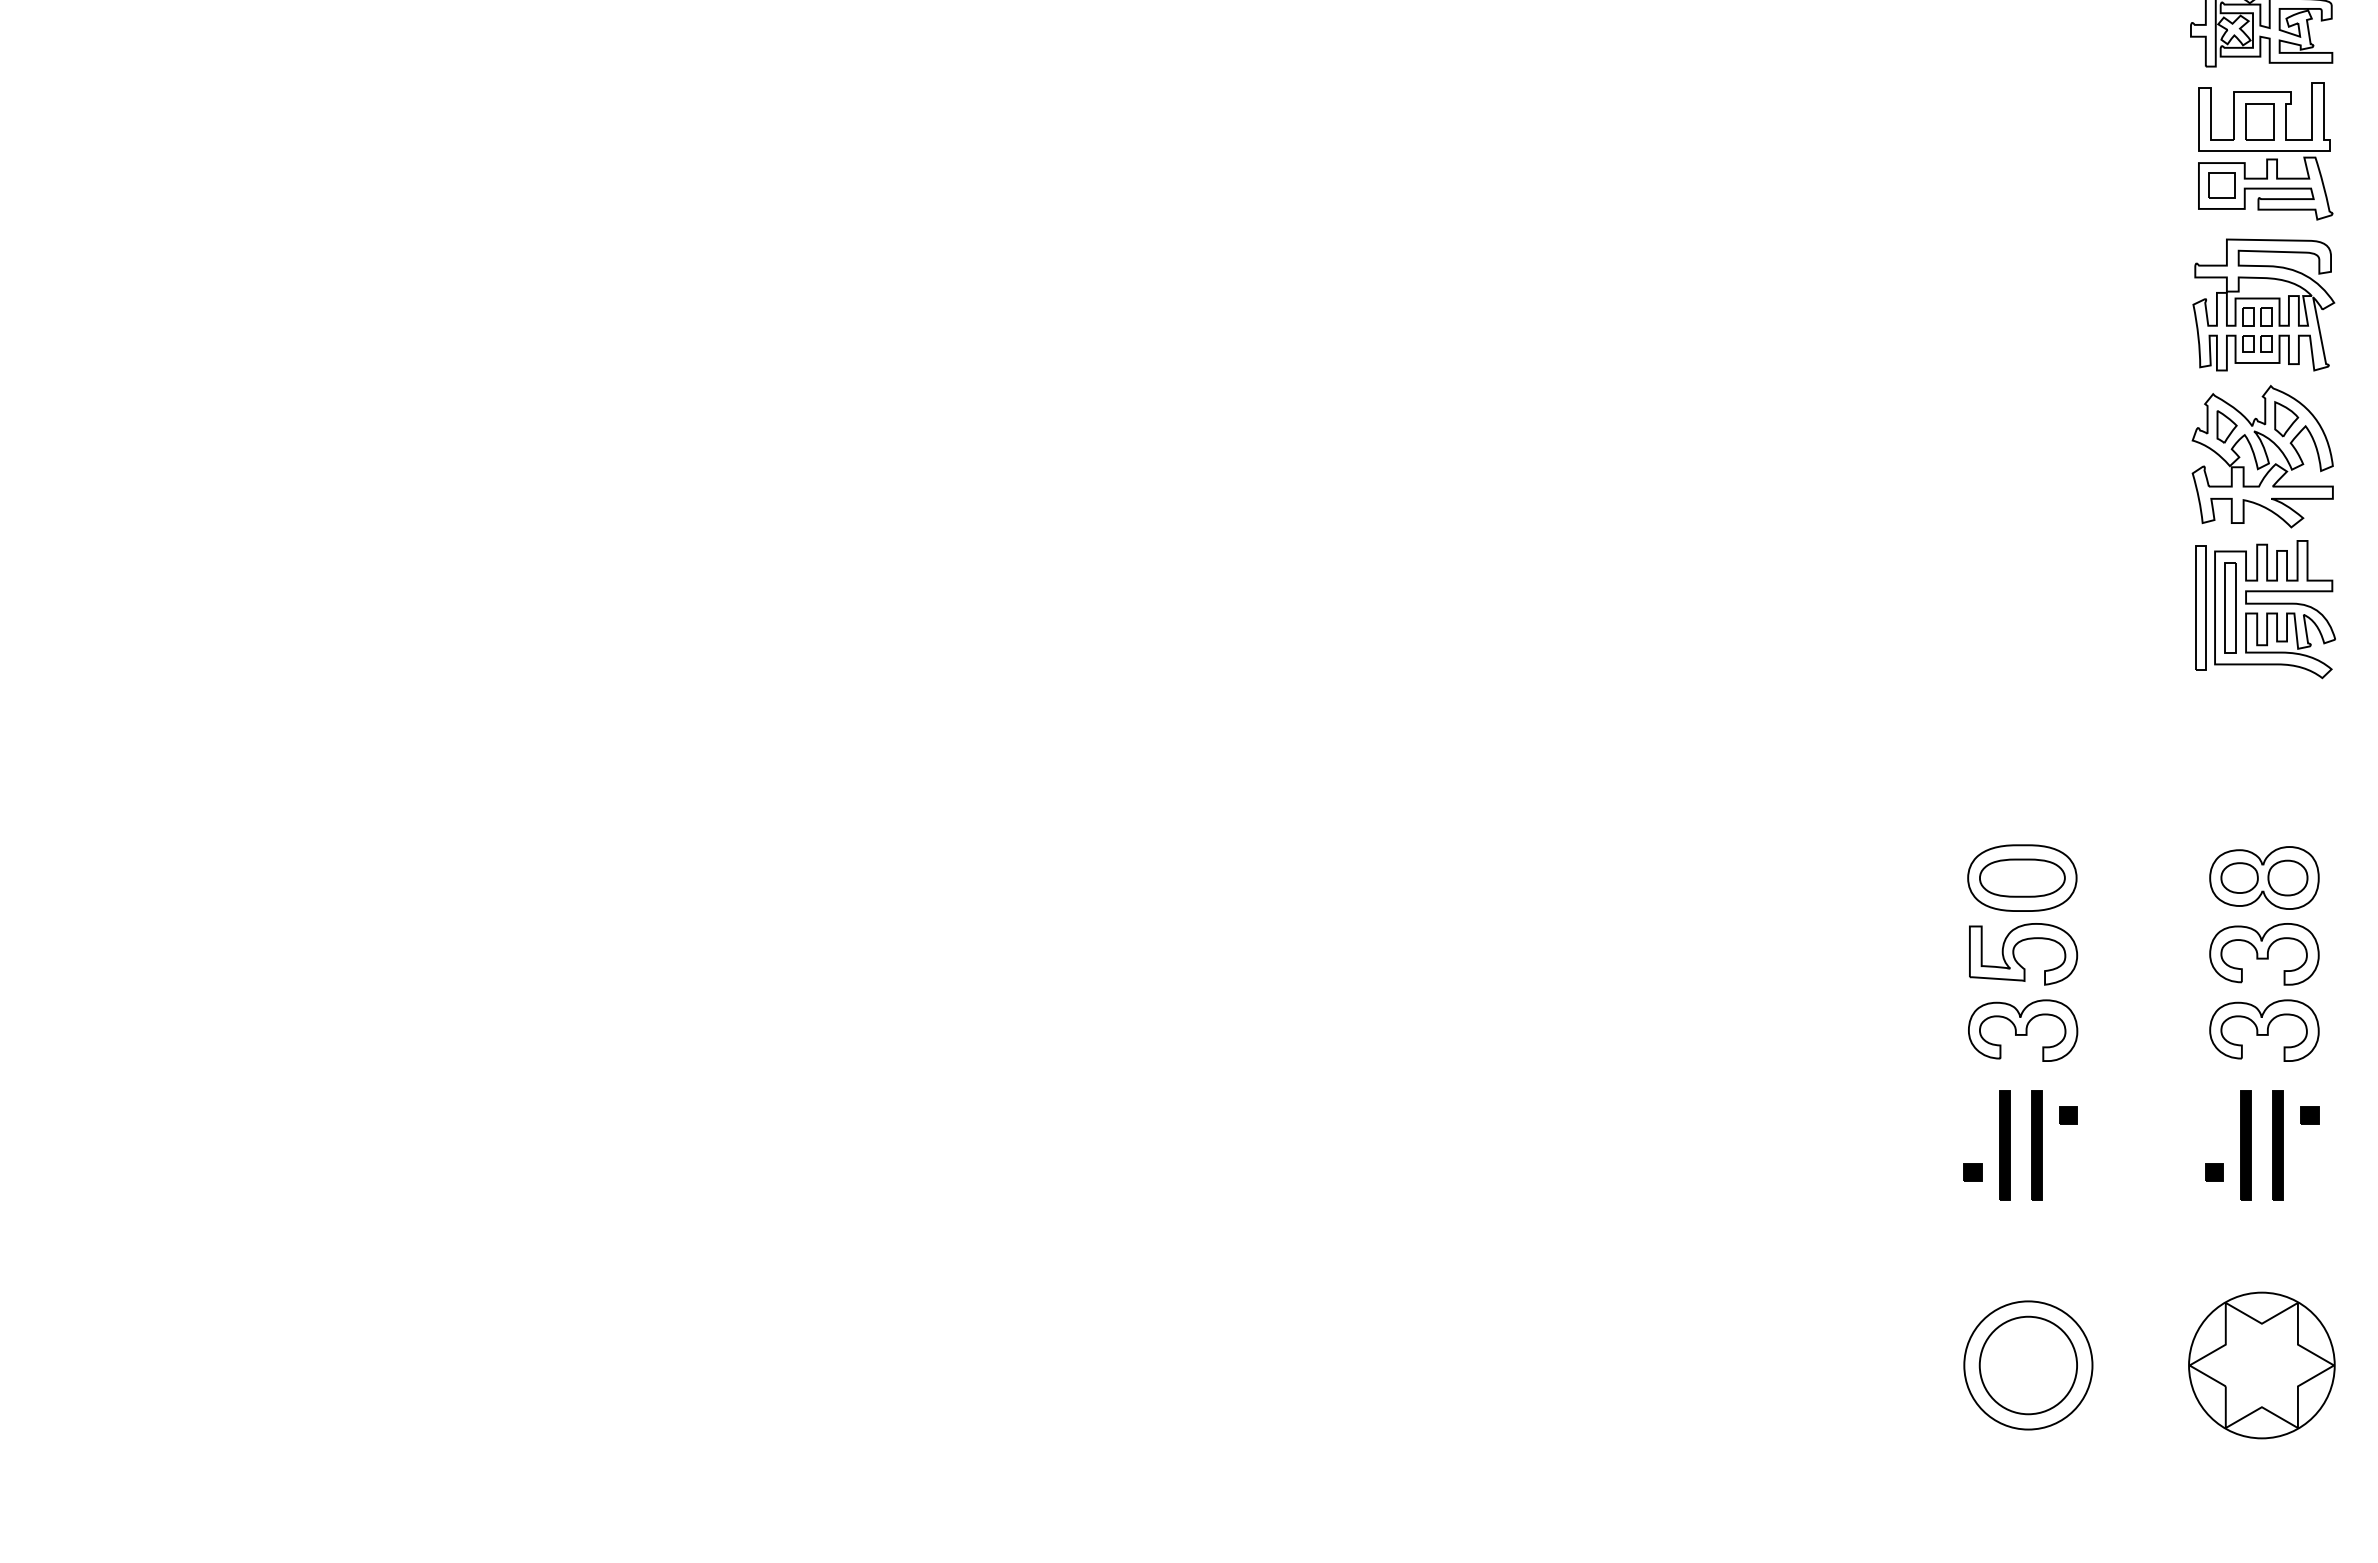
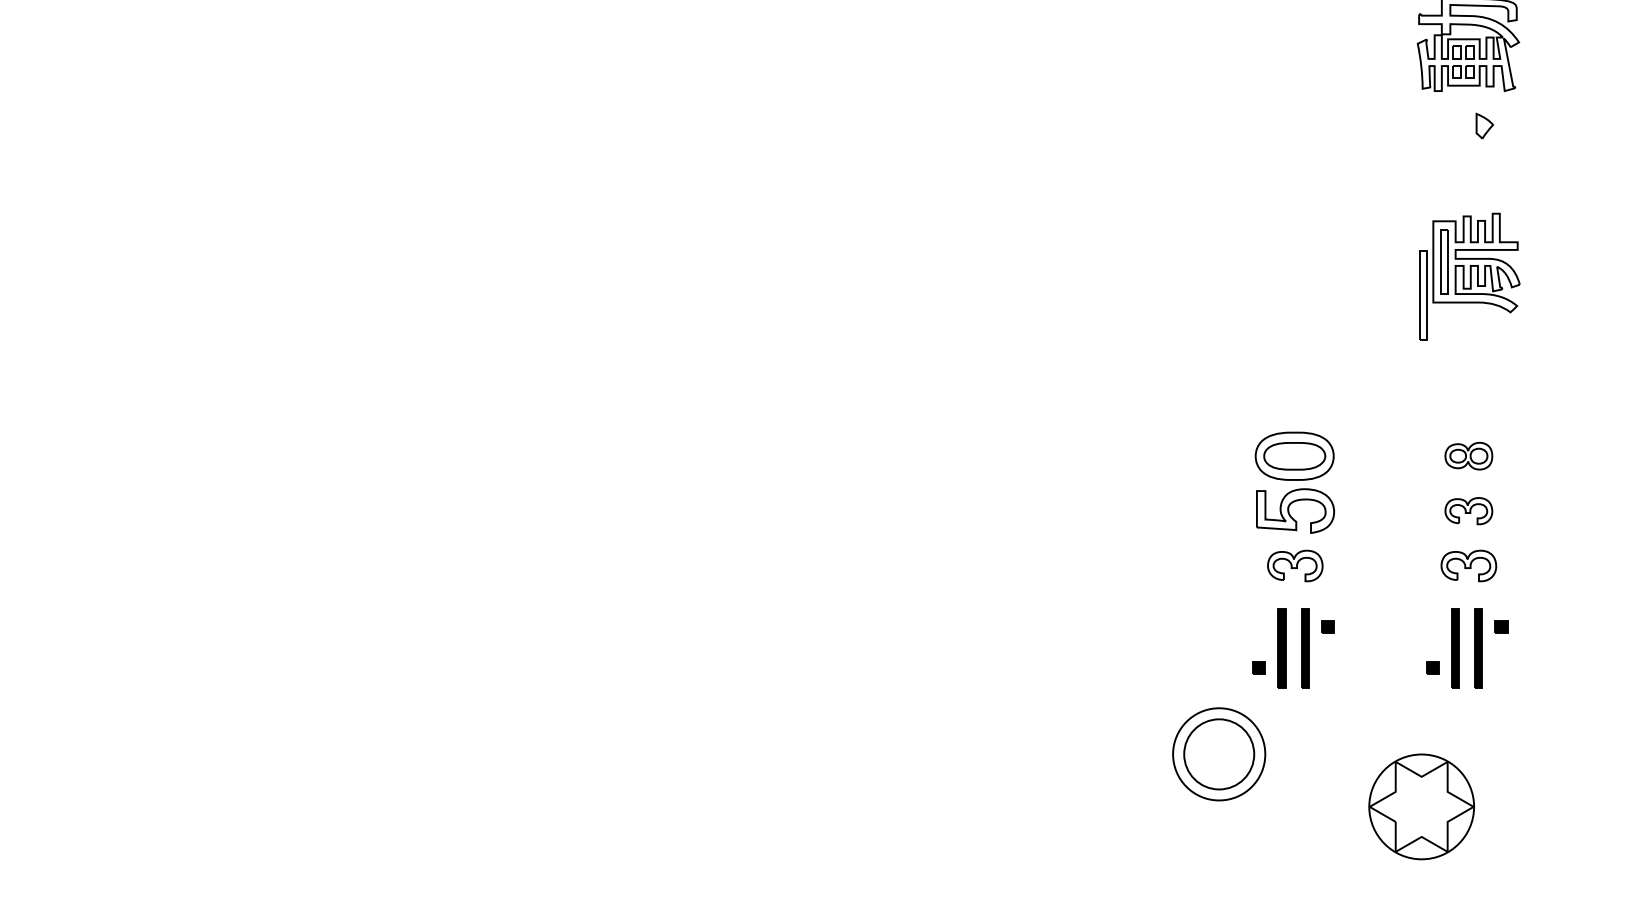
part: (2262, 456) -> (1467, 152), removed
part: (2200, 607) -> (1422, 295), moved
part: (2264, 877) -> (1468, 455), size x0.6
part: (2264, 954) -> (1468, 511), size x0.6
part: (2023, 1030) -> (1295, 565), size x0.7
part: (2264, 1030) -> (1468, 565), size x0.7
part: (2028, 1365) -> (1219, 754), moved
part: (2261, 1365) -> (1421, 806), moved

